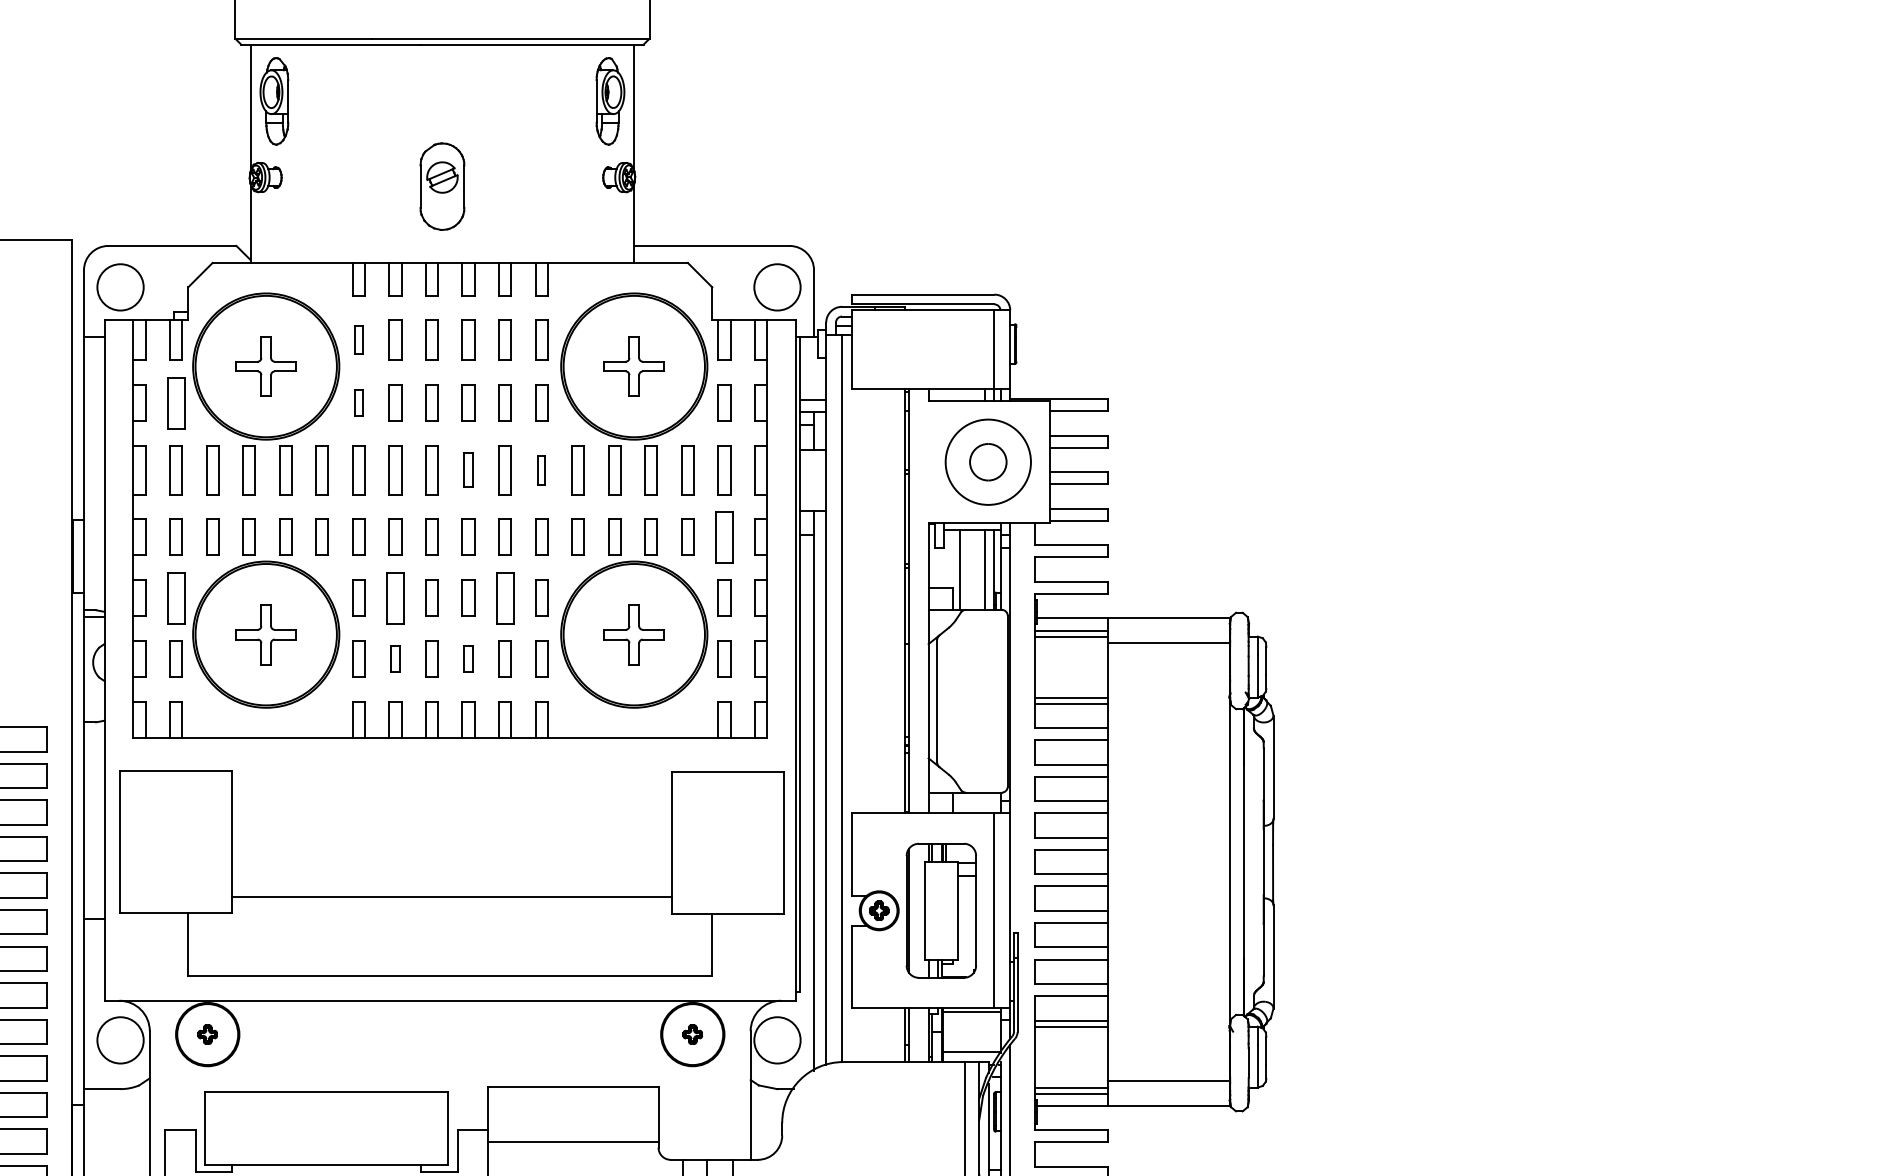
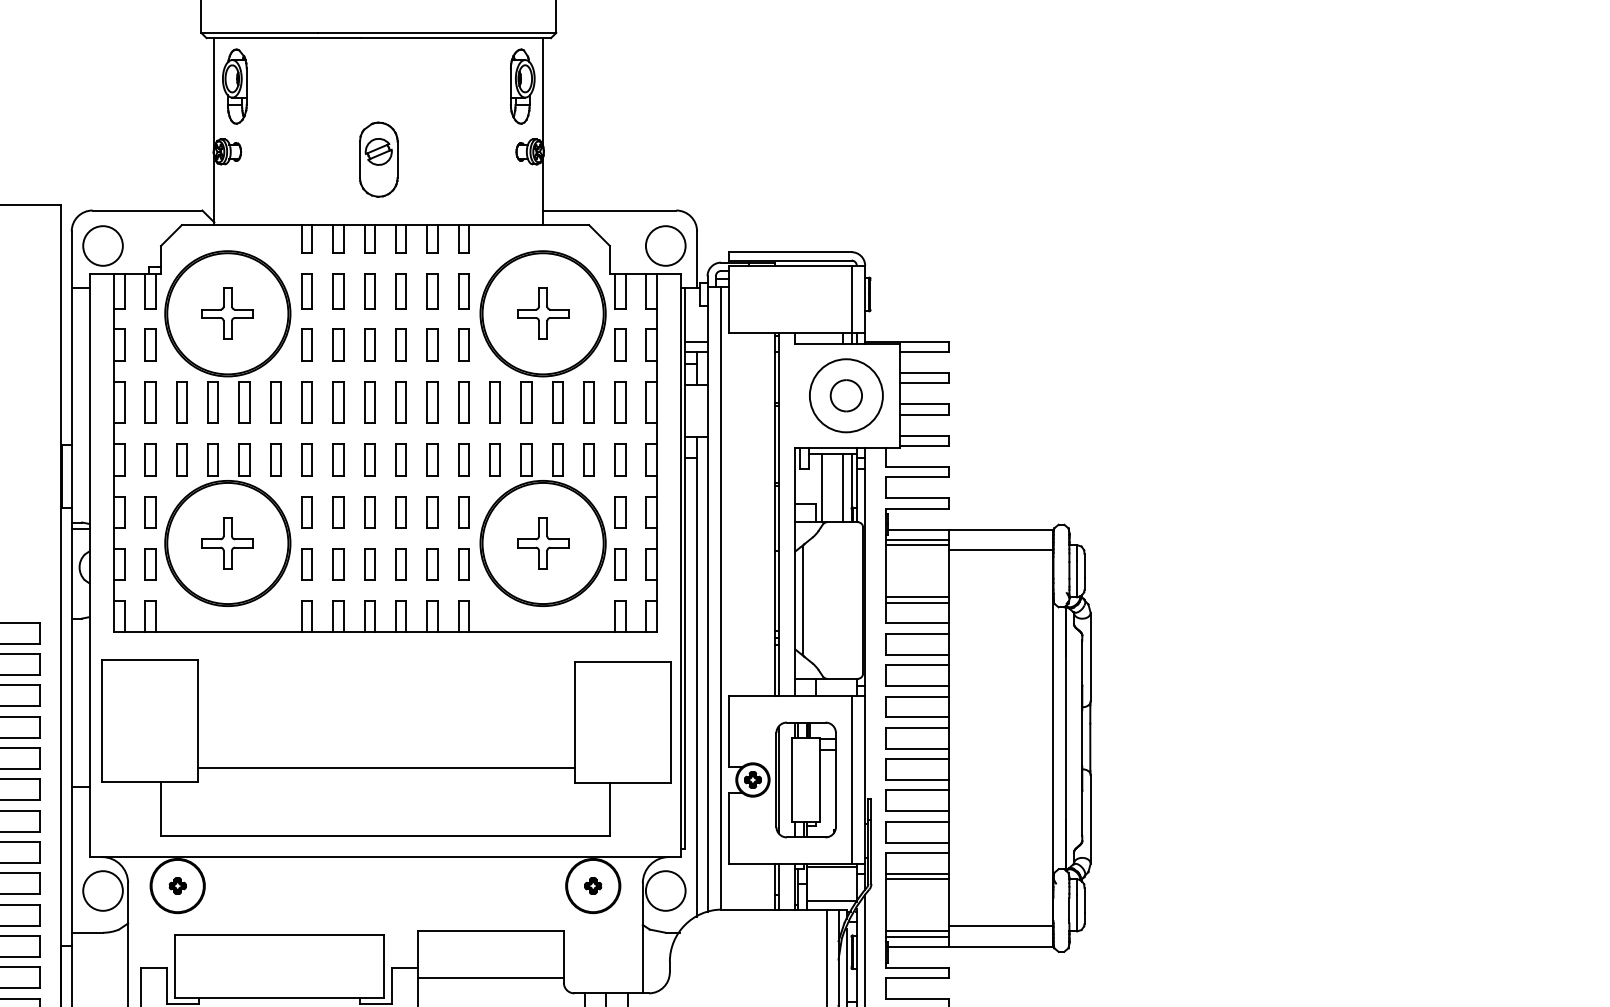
part: (358, 339) -> (306, 290), size x1.43
part: (175, 402) -> (150, 344), size x0.71
part: (358, 402) -> (306, 344), size x1.43
part: (468, 470) -> (401, 402), size x1.43
part: (541, 470) -> (463, 402), size x1.67
part: (724, 536) -> (620, 459), size x0.71
part: (175, 597) -> (150, 511), size x0.71
part: (395, 597) -> (338, 511), size x0.71
part: (504, 597) -> (431, 511), size x0.71
part: (395, 658) -> (338, 563), size x1.43
part: (468, 658) -> (401, 563), size x1.43

